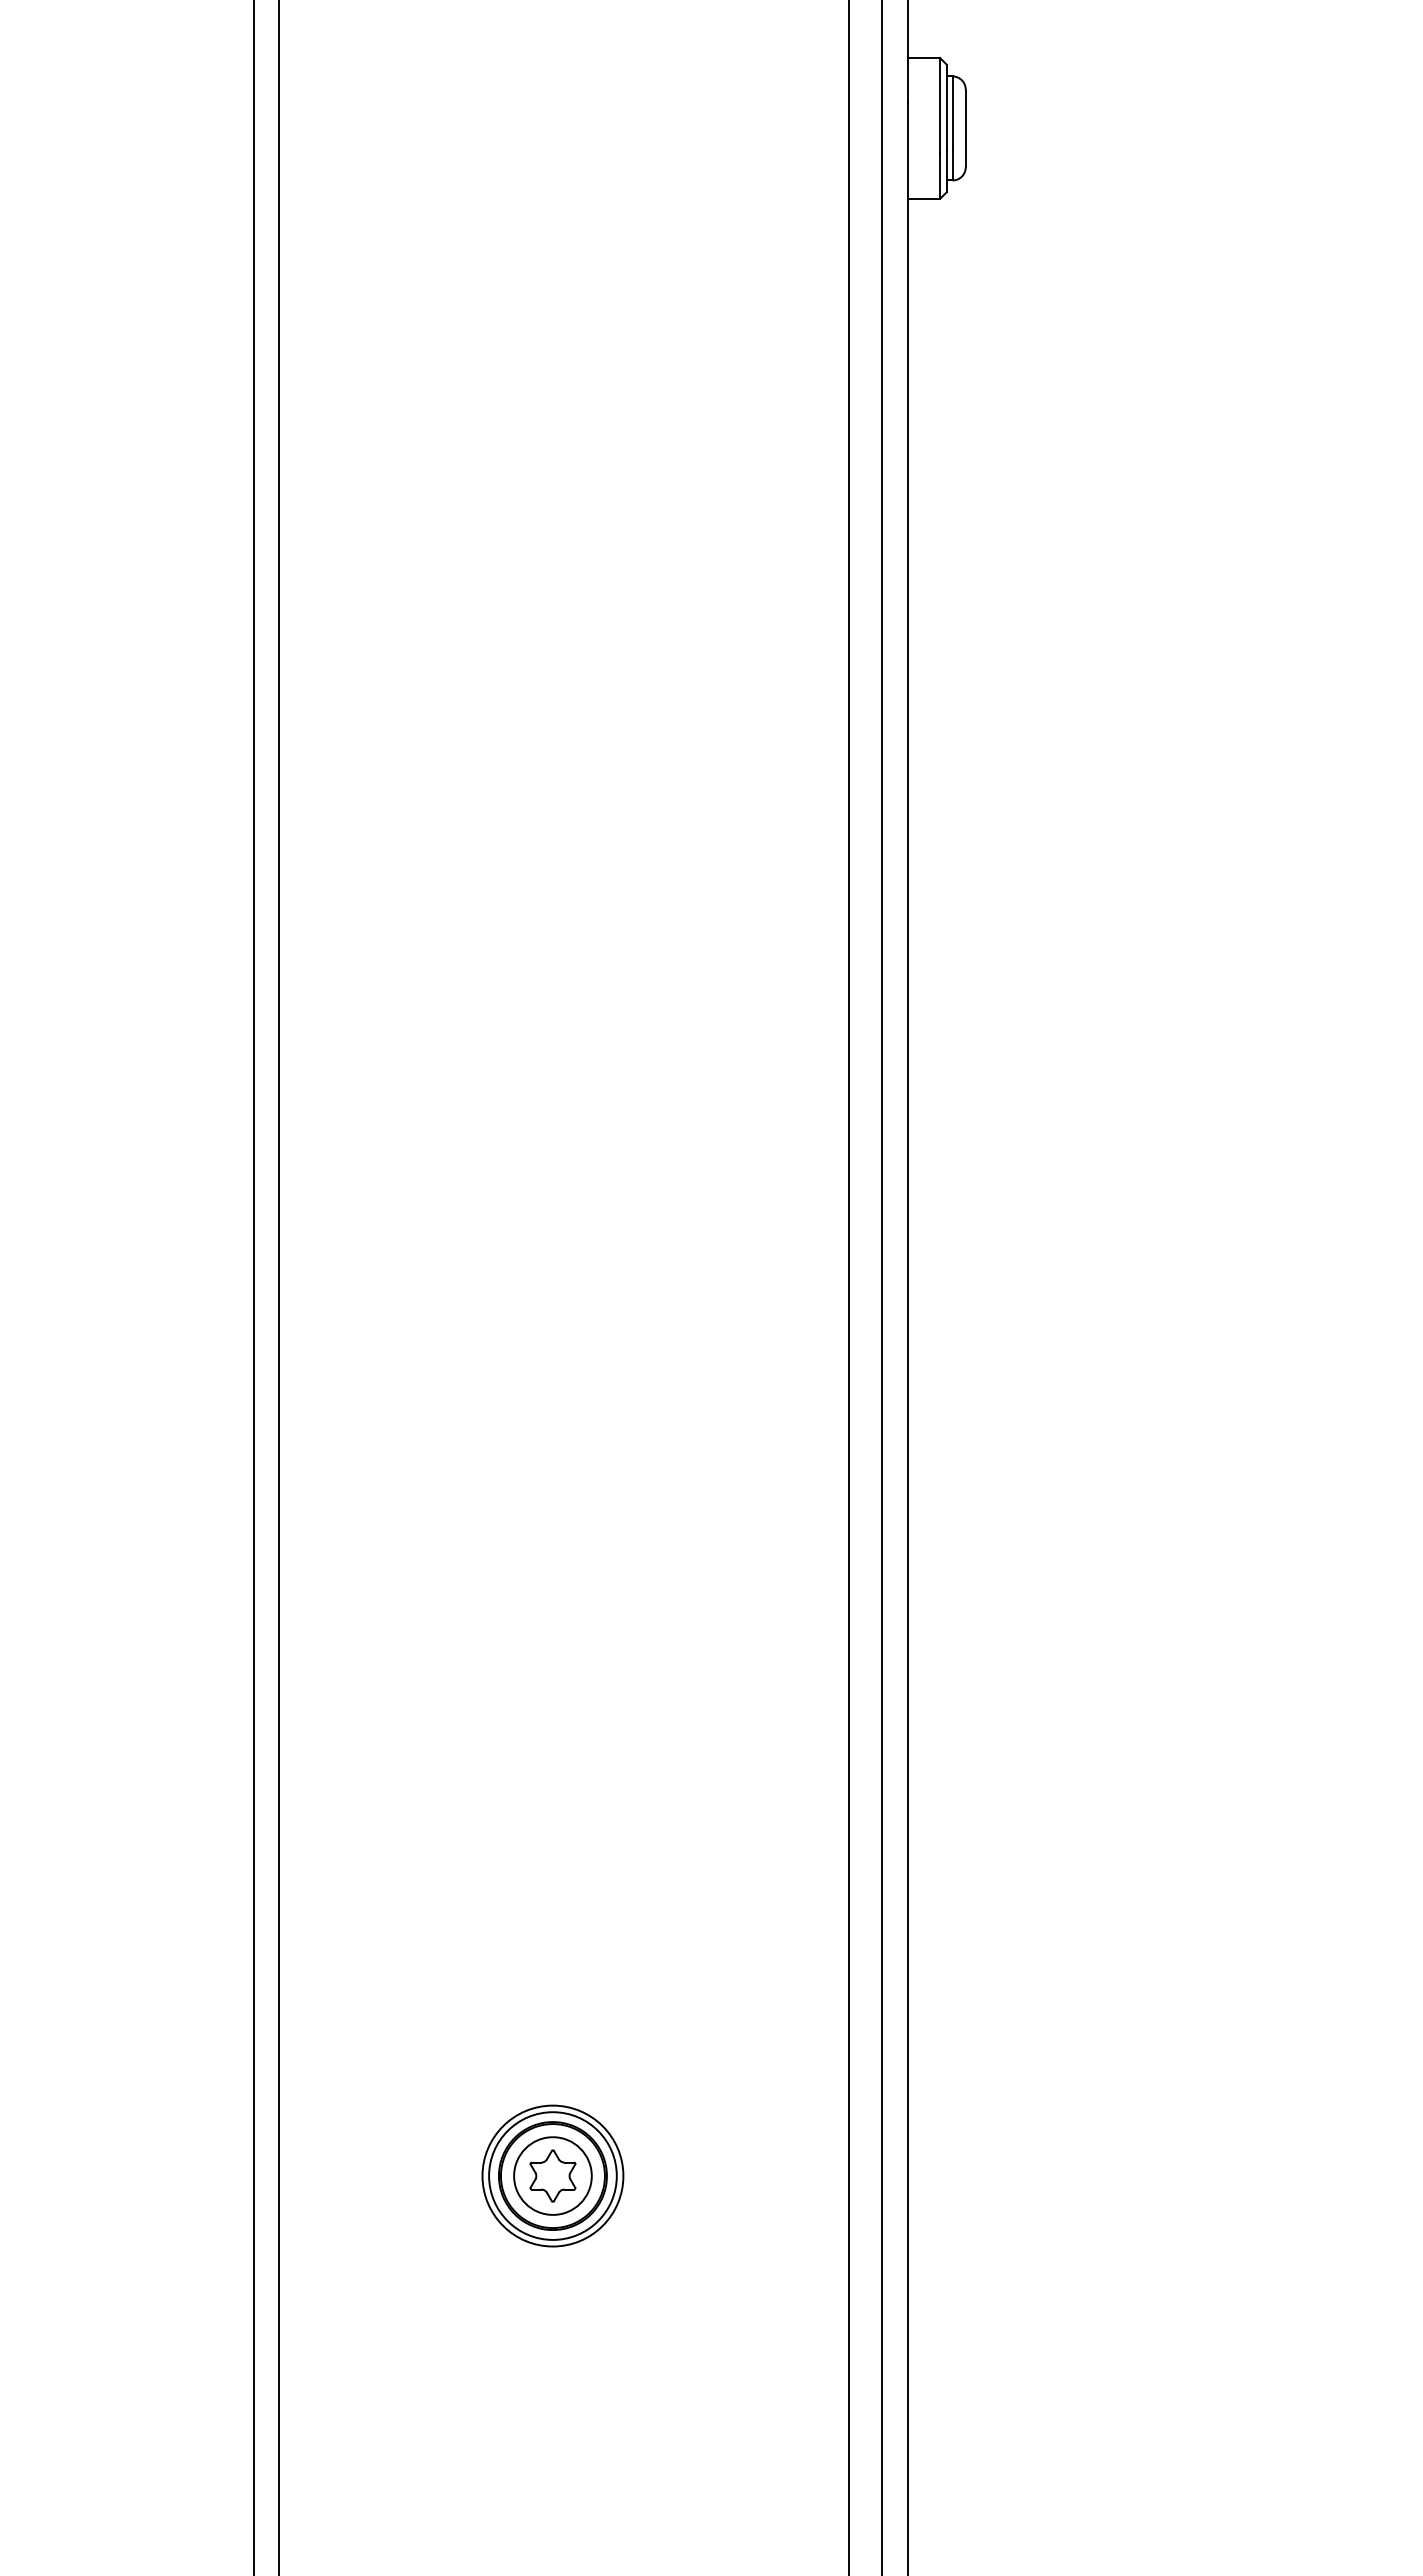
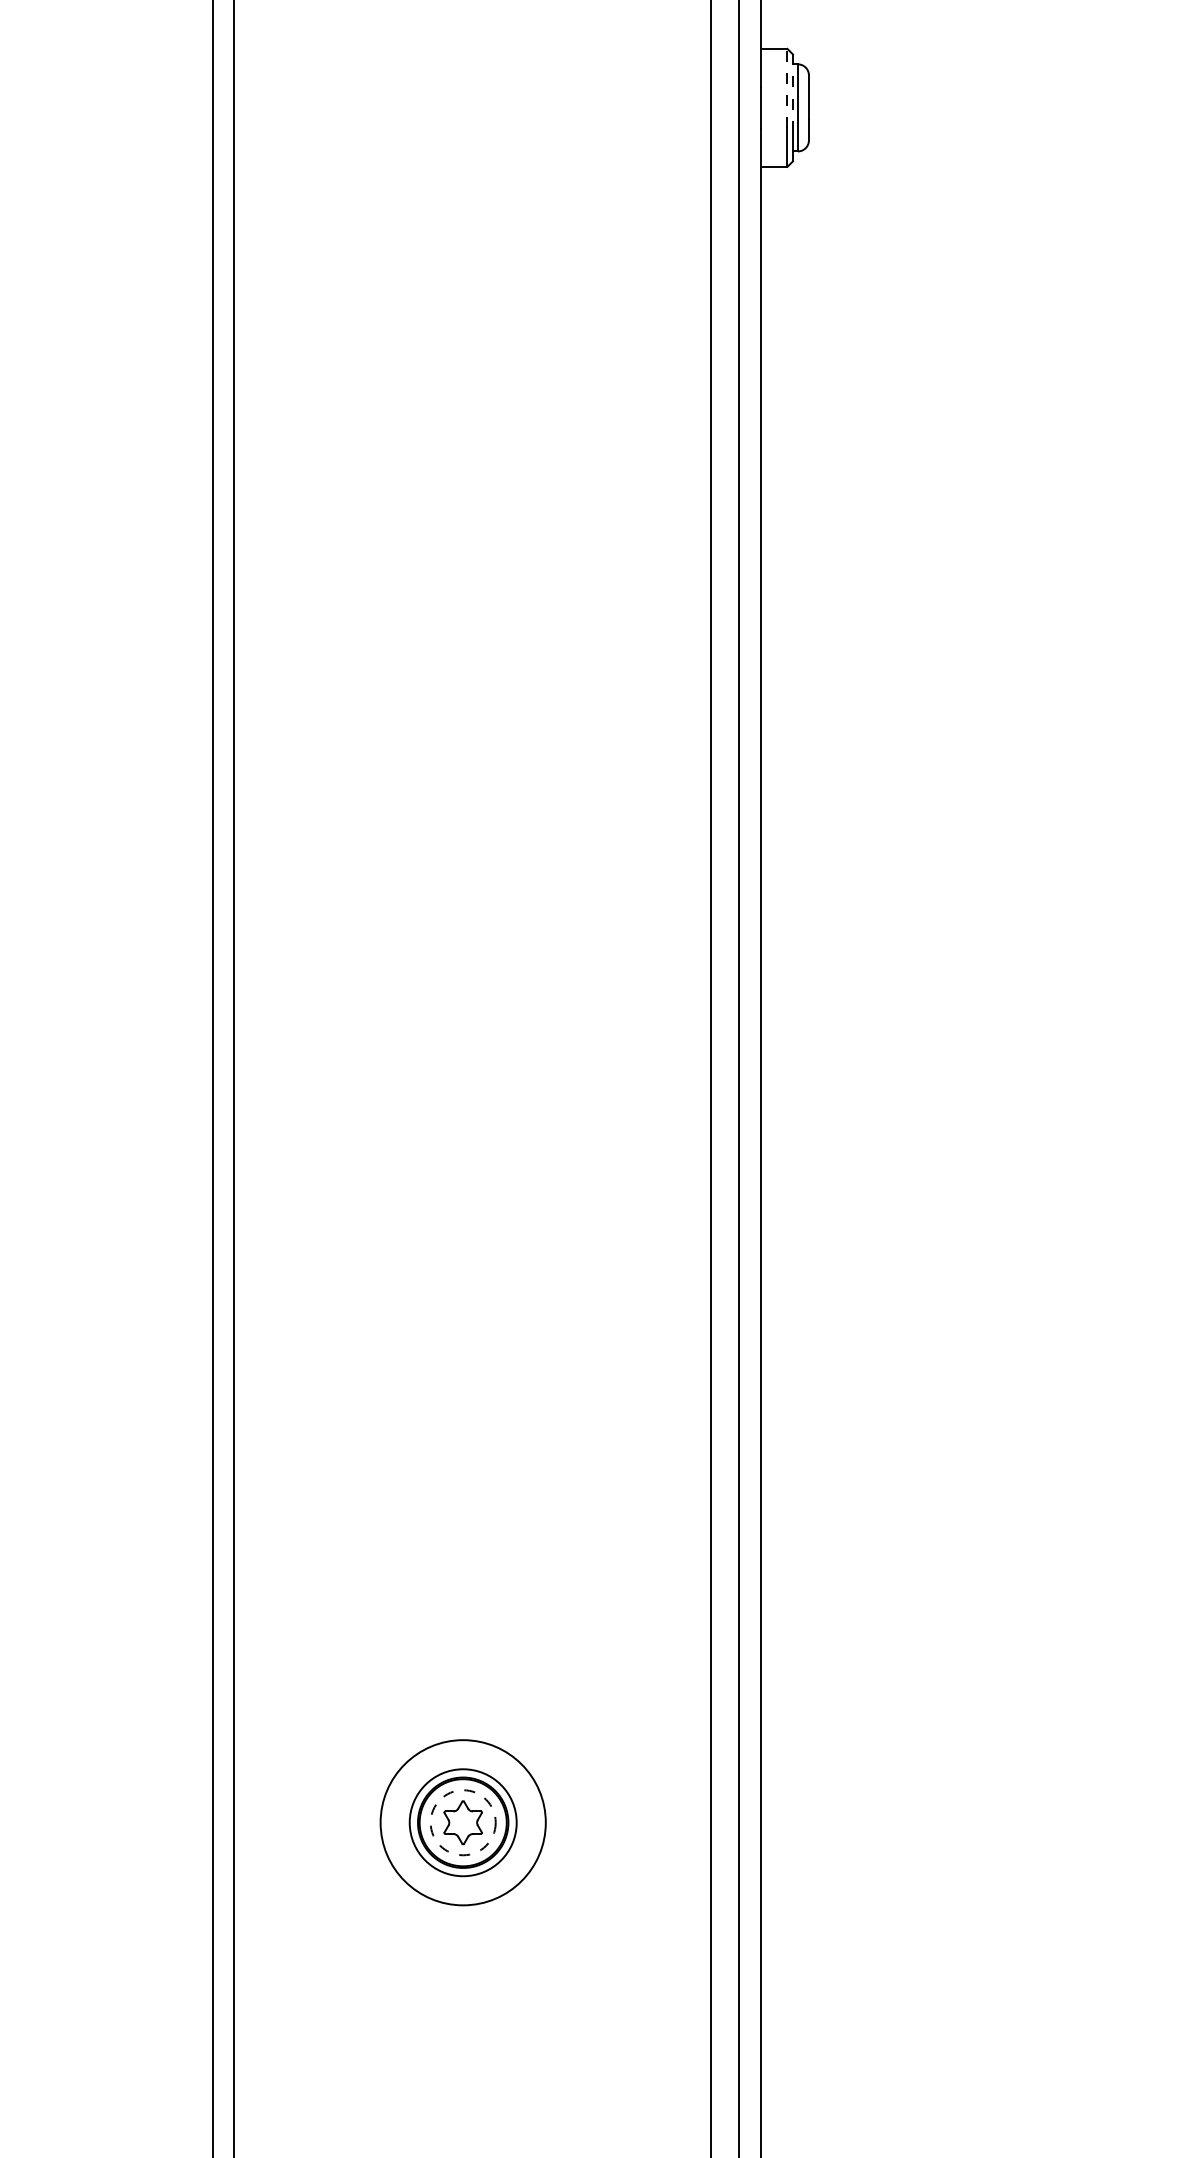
line: (940, 105) -> (787, 88), solid -> dashed
line: (946, 108) -> (792, 91), solid -> dashed
circle: (552, 2175) -> (462, 1822), size x1.4
circle: (552, 2175) -> (462, 1822), solid -> dashed

